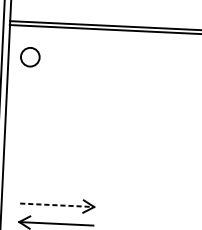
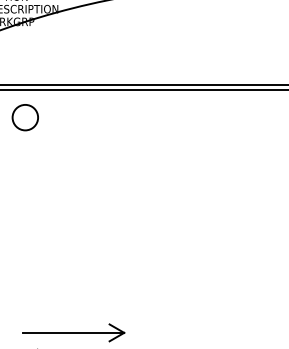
circle: (29, 57) -> (24, 117), moved
line: (57, 205) -> (73, 332), dashed -> solid

